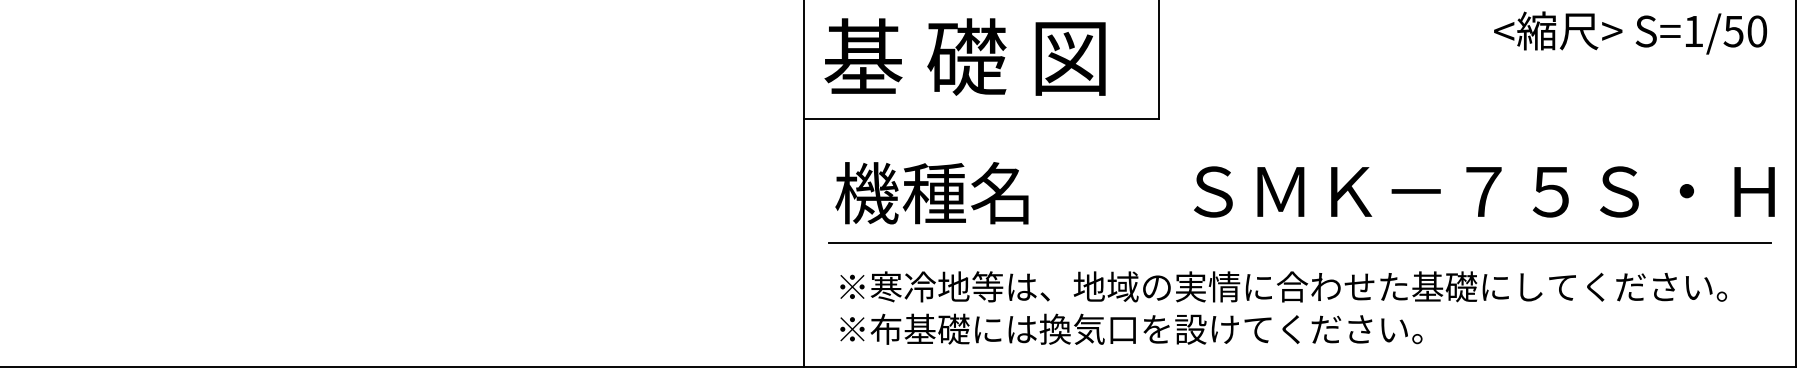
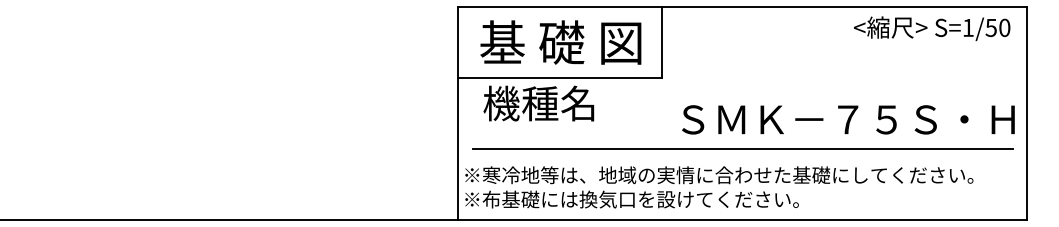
text: (964, 56) -> (560, 42), moved
text: (931, 193) -> (538, 103), moved
text: (1283, 308) -> (719, 187), moved

